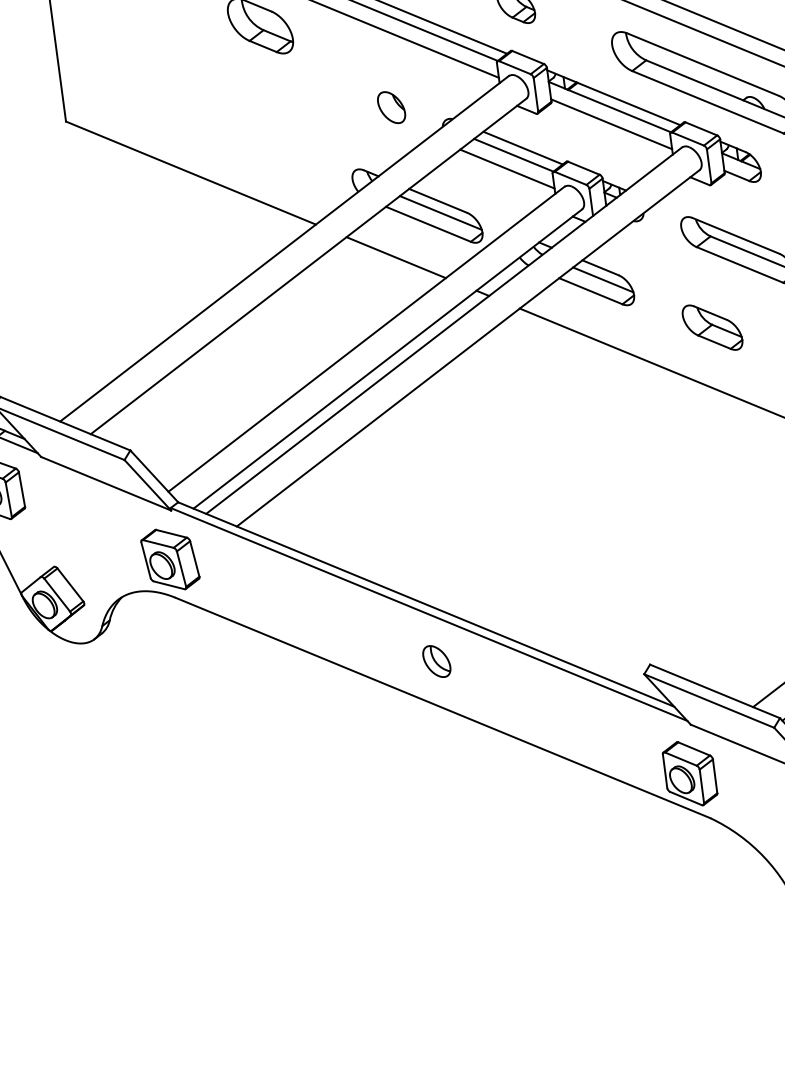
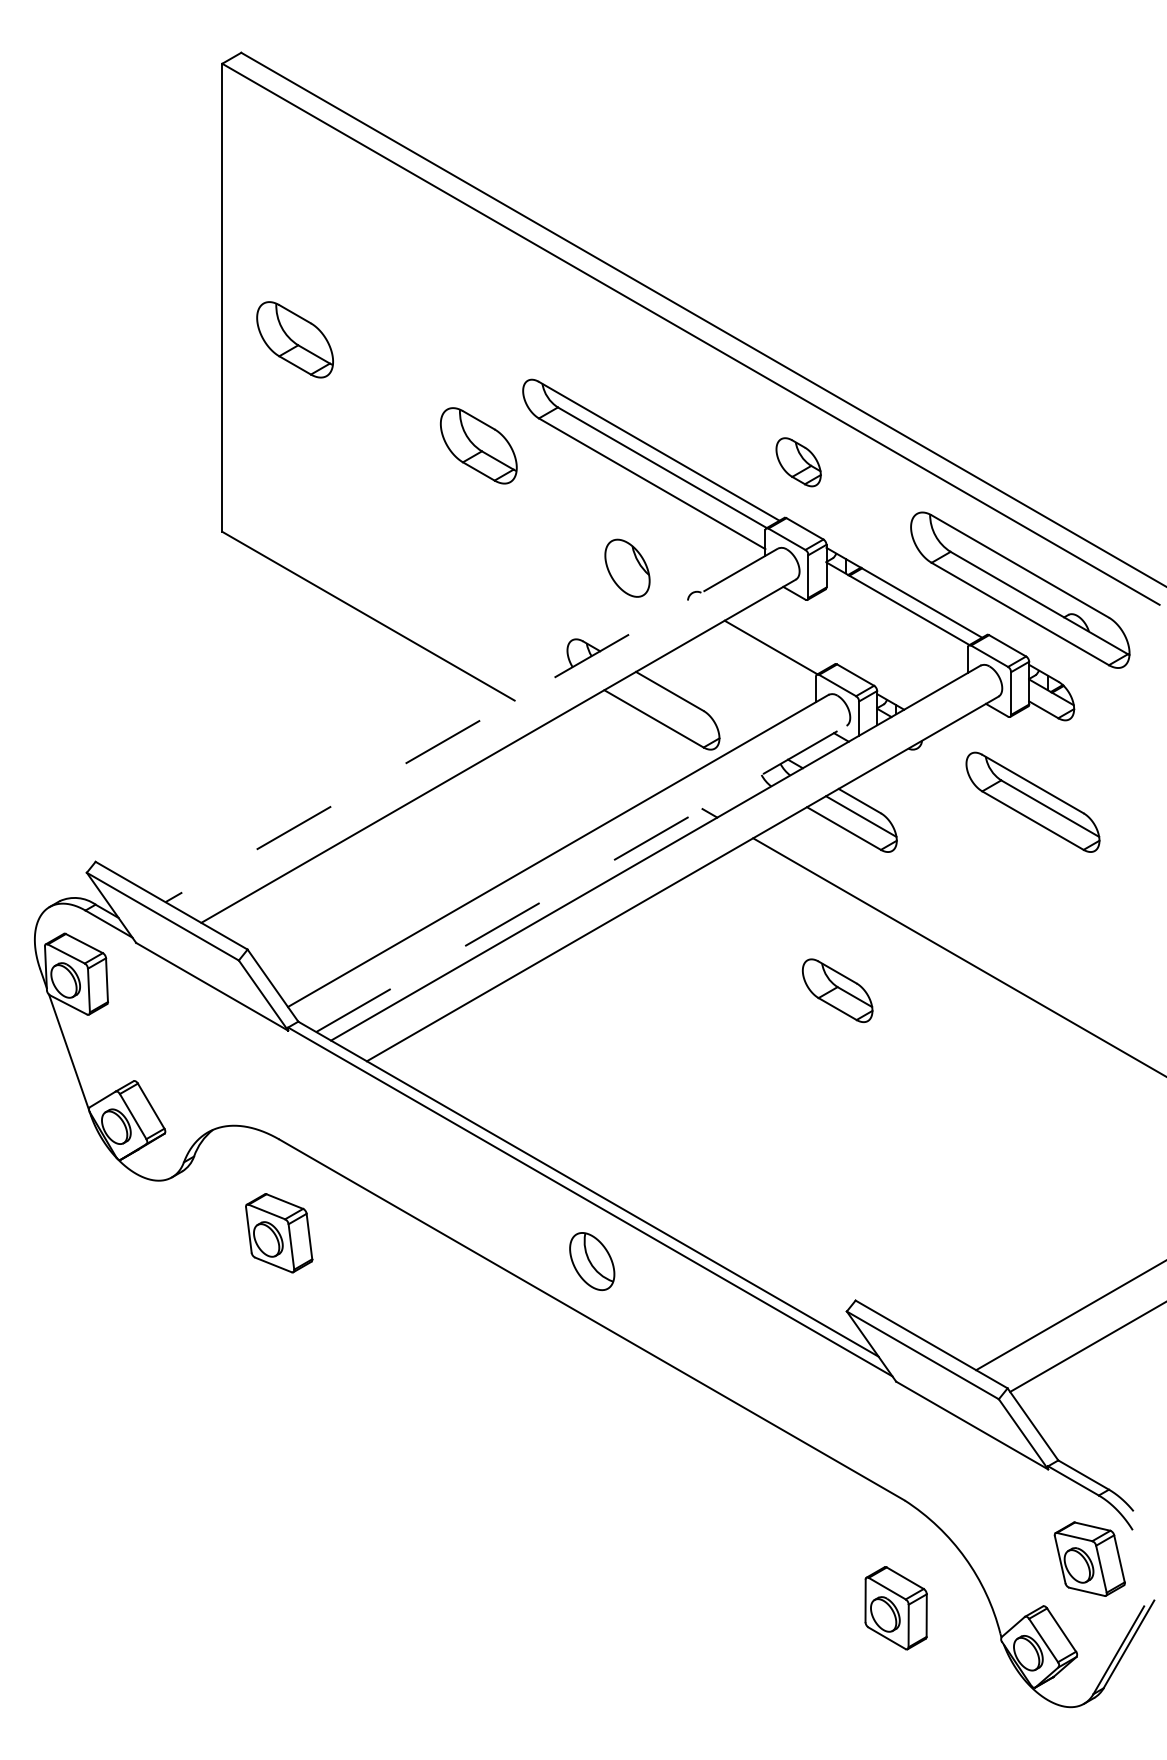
part: (391, 107) -> (627, 568), size x1.4
line: (611, 124) -> (897, 625), removed
line: (522, 148) -> (783, 640), removed
line: (507, 169) -> (760, 663), removed
line: (441, 212) -> (671, 706), removed
line: (284, 248) -> (471, 725), solid -> dashed
line: (396, 257) -> (608, 754), removed
part: (712, 327) -> (837, 990), moved
line: (387, 358) -> (581, 878), solid -> dashed
part: (170, 559) -> (279, 1233), moved
part: (436, 661) -> (591, 1261), size x1.4
part: (689, 774) -> (895, 1608), moved

